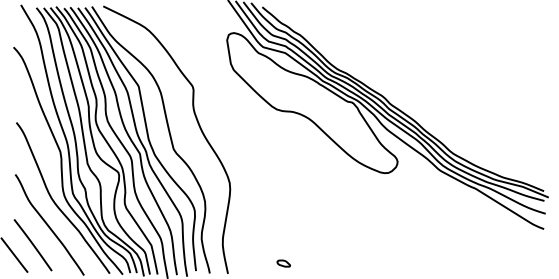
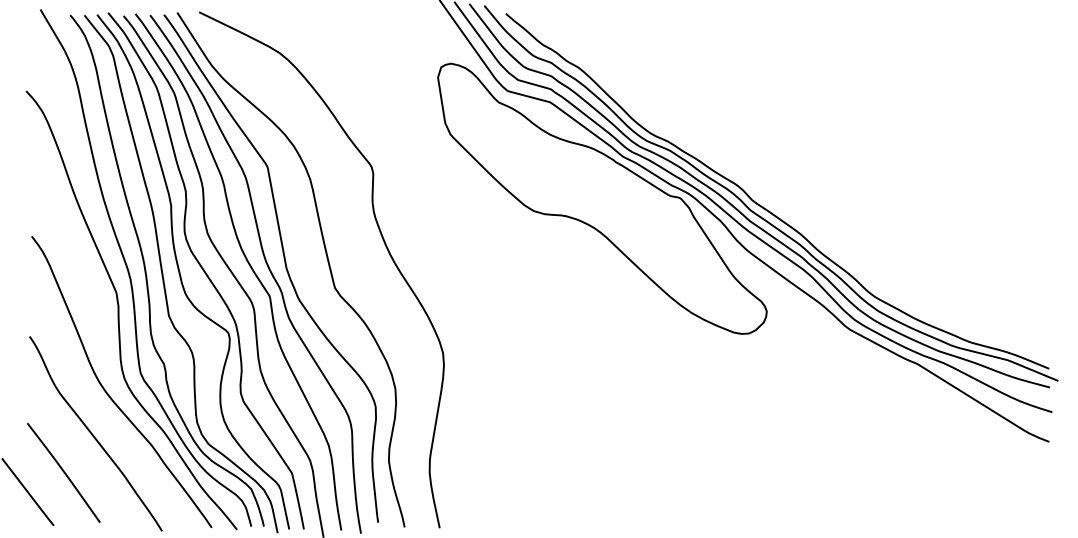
part: (283, 263) -> (546, 508), removed

